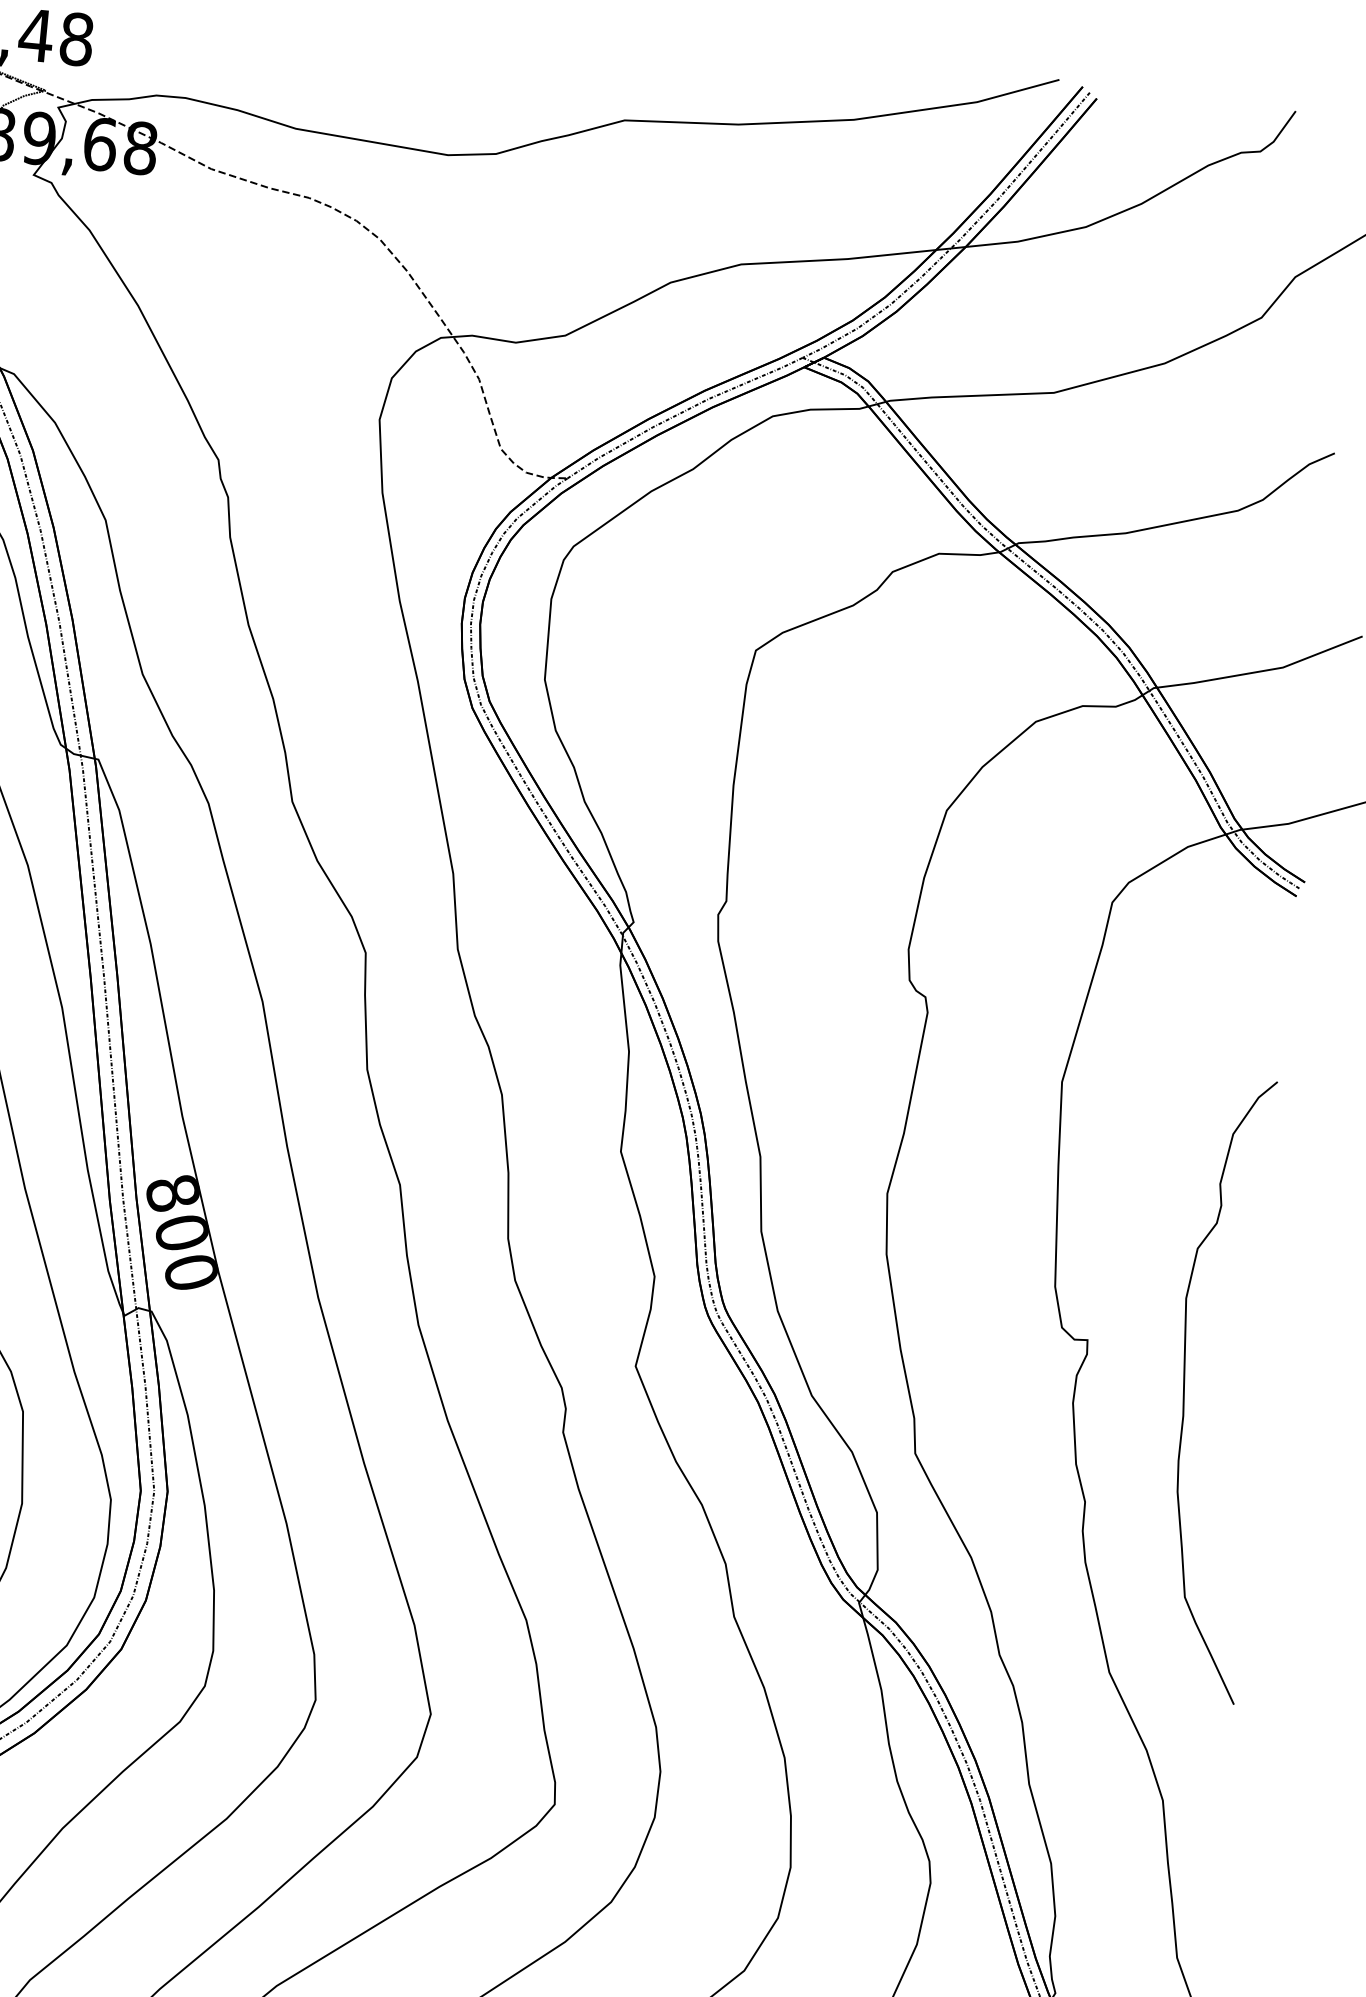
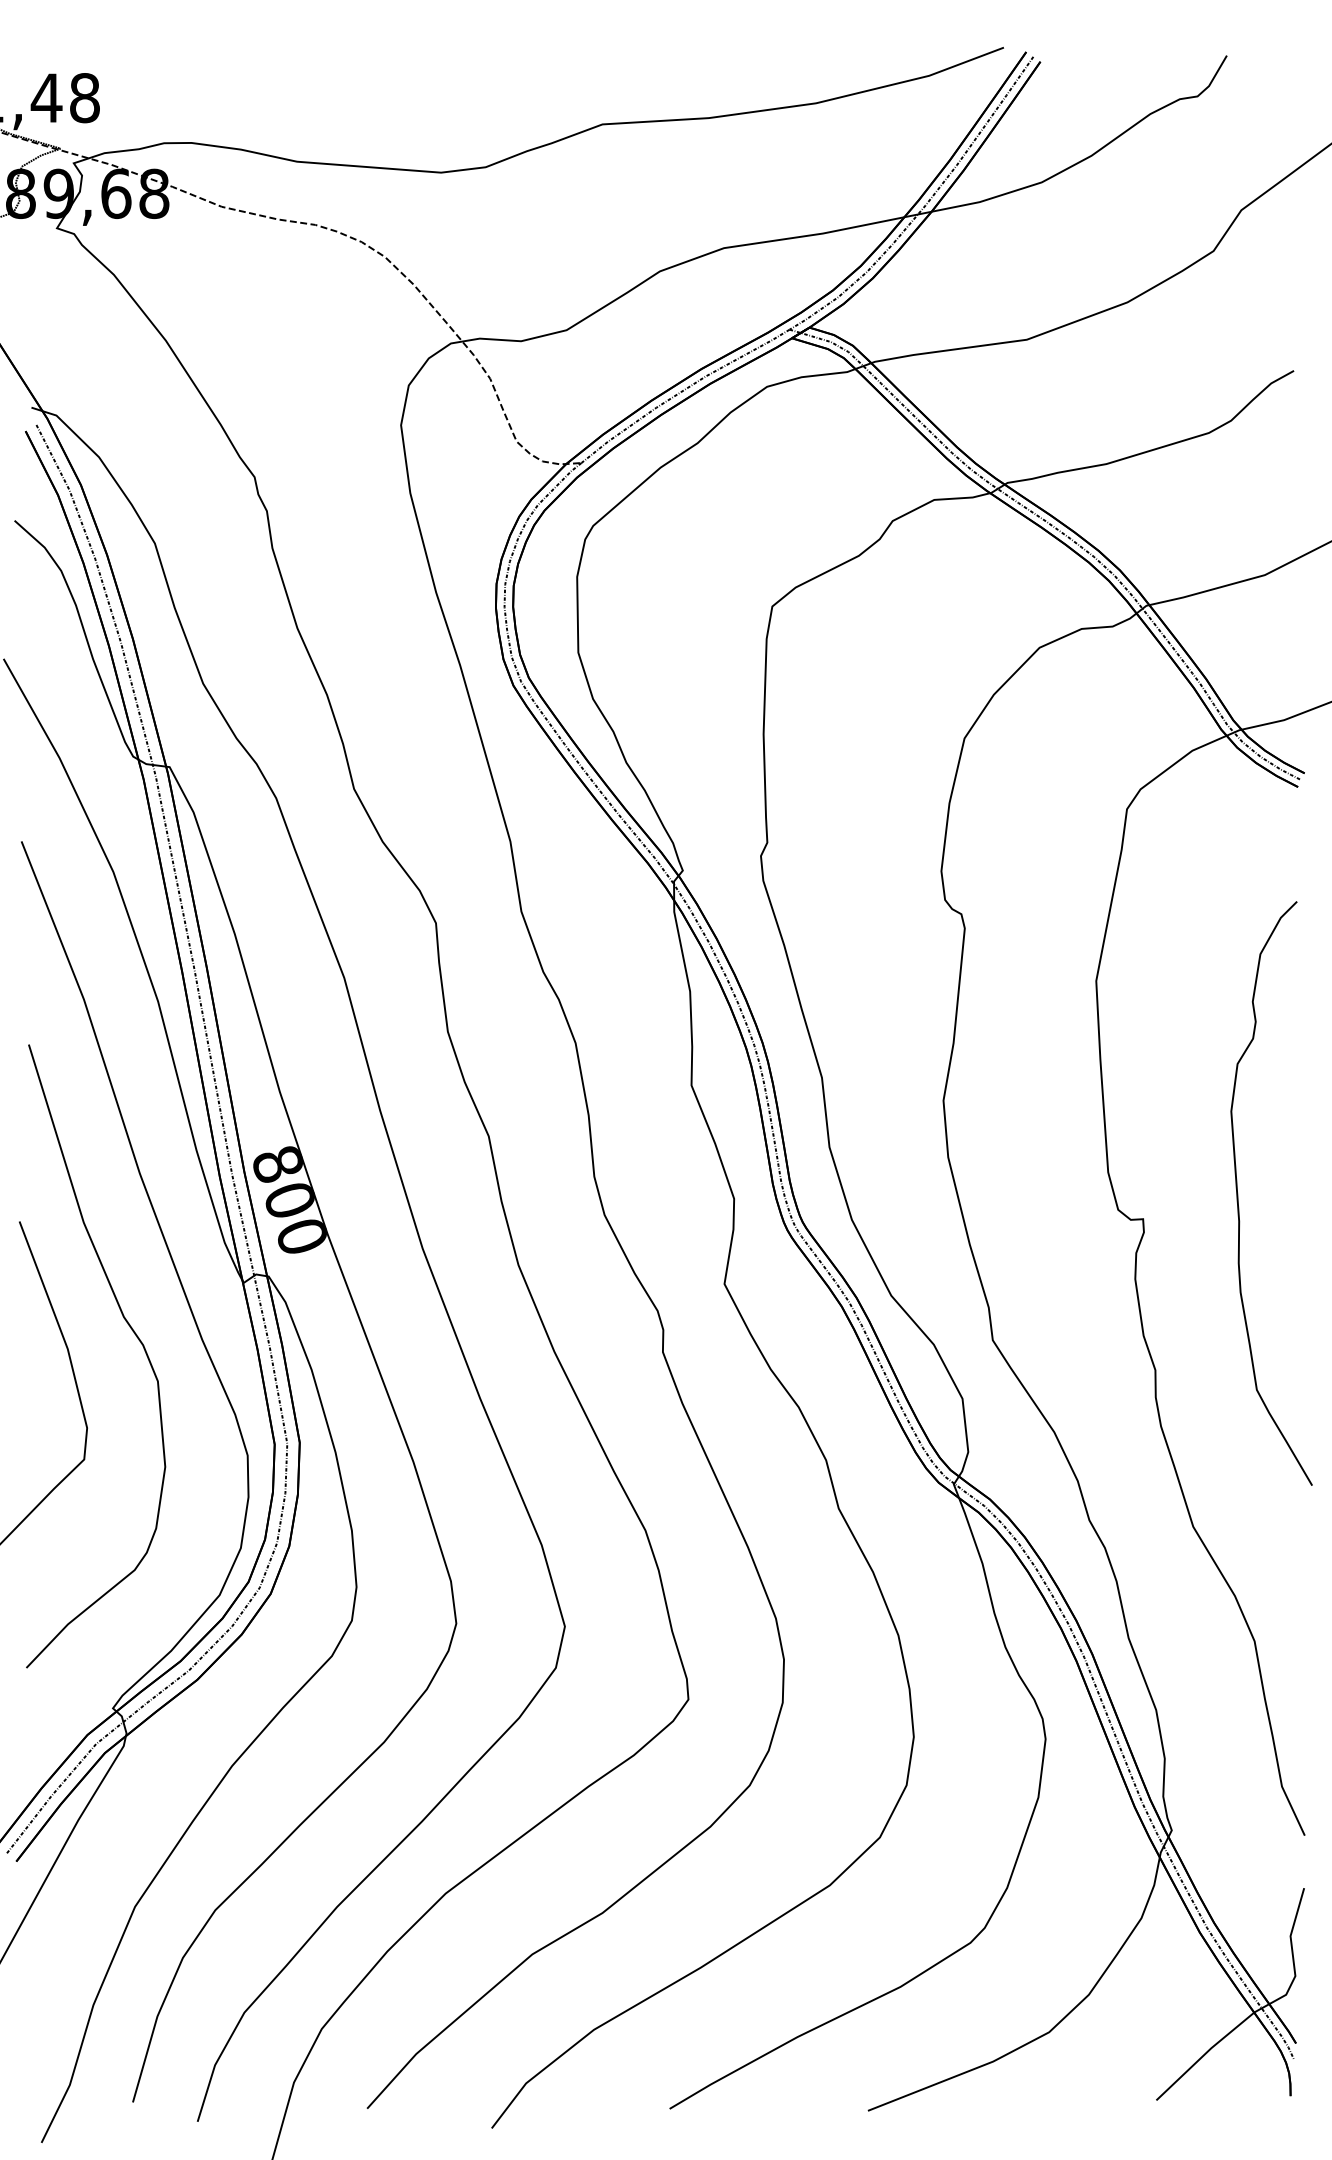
part: (1185, 1386) -> (1238, 1193), moved

